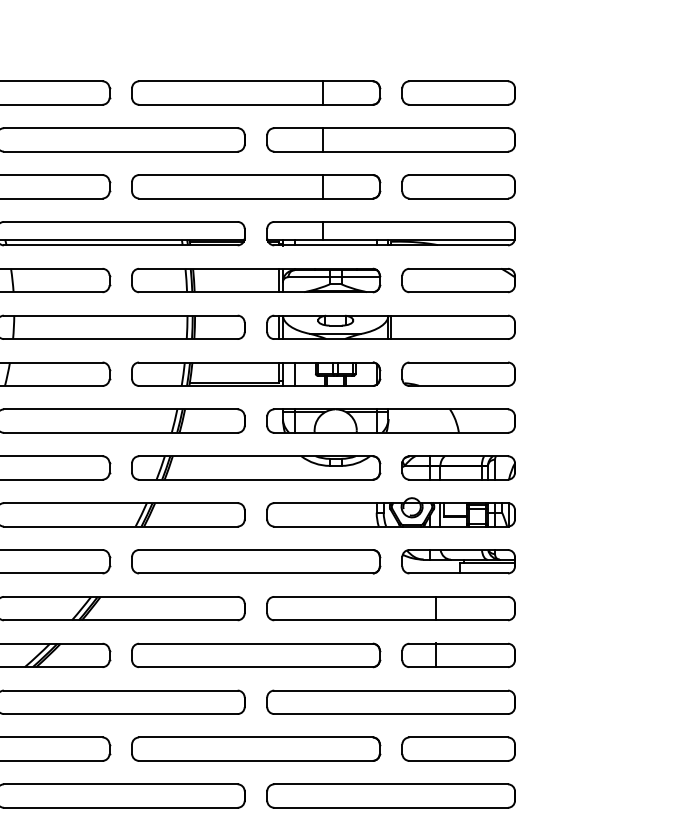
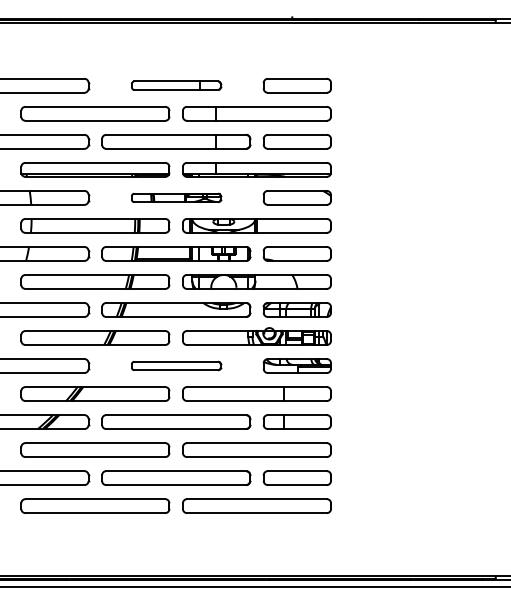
part: (256, 92) -> (176, 85), size x0.6
part: (256, 279) -> (176, 197), size x0.6
part: (256, 560) -> (176, 365), size x0.6

